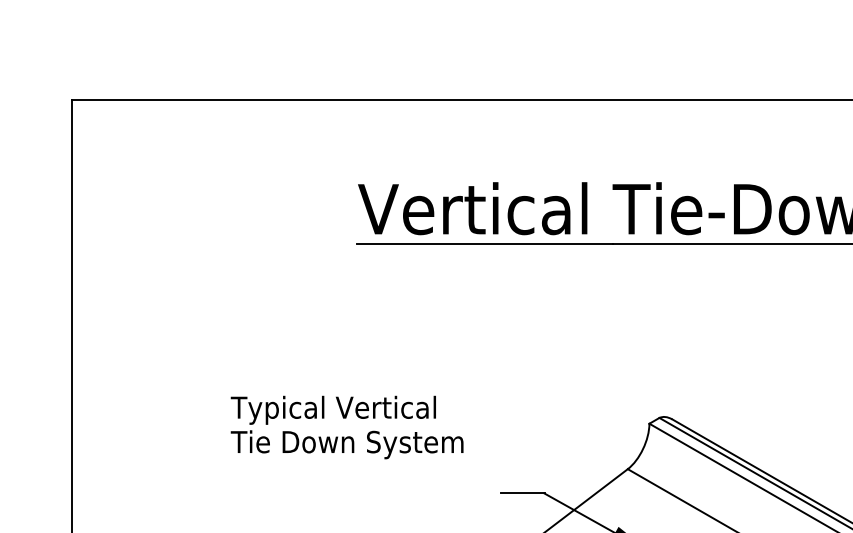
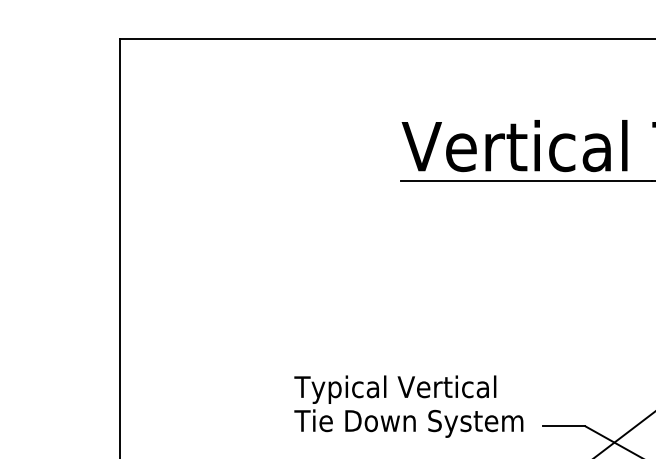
text: (346, 427) -> (408, 406), moved

